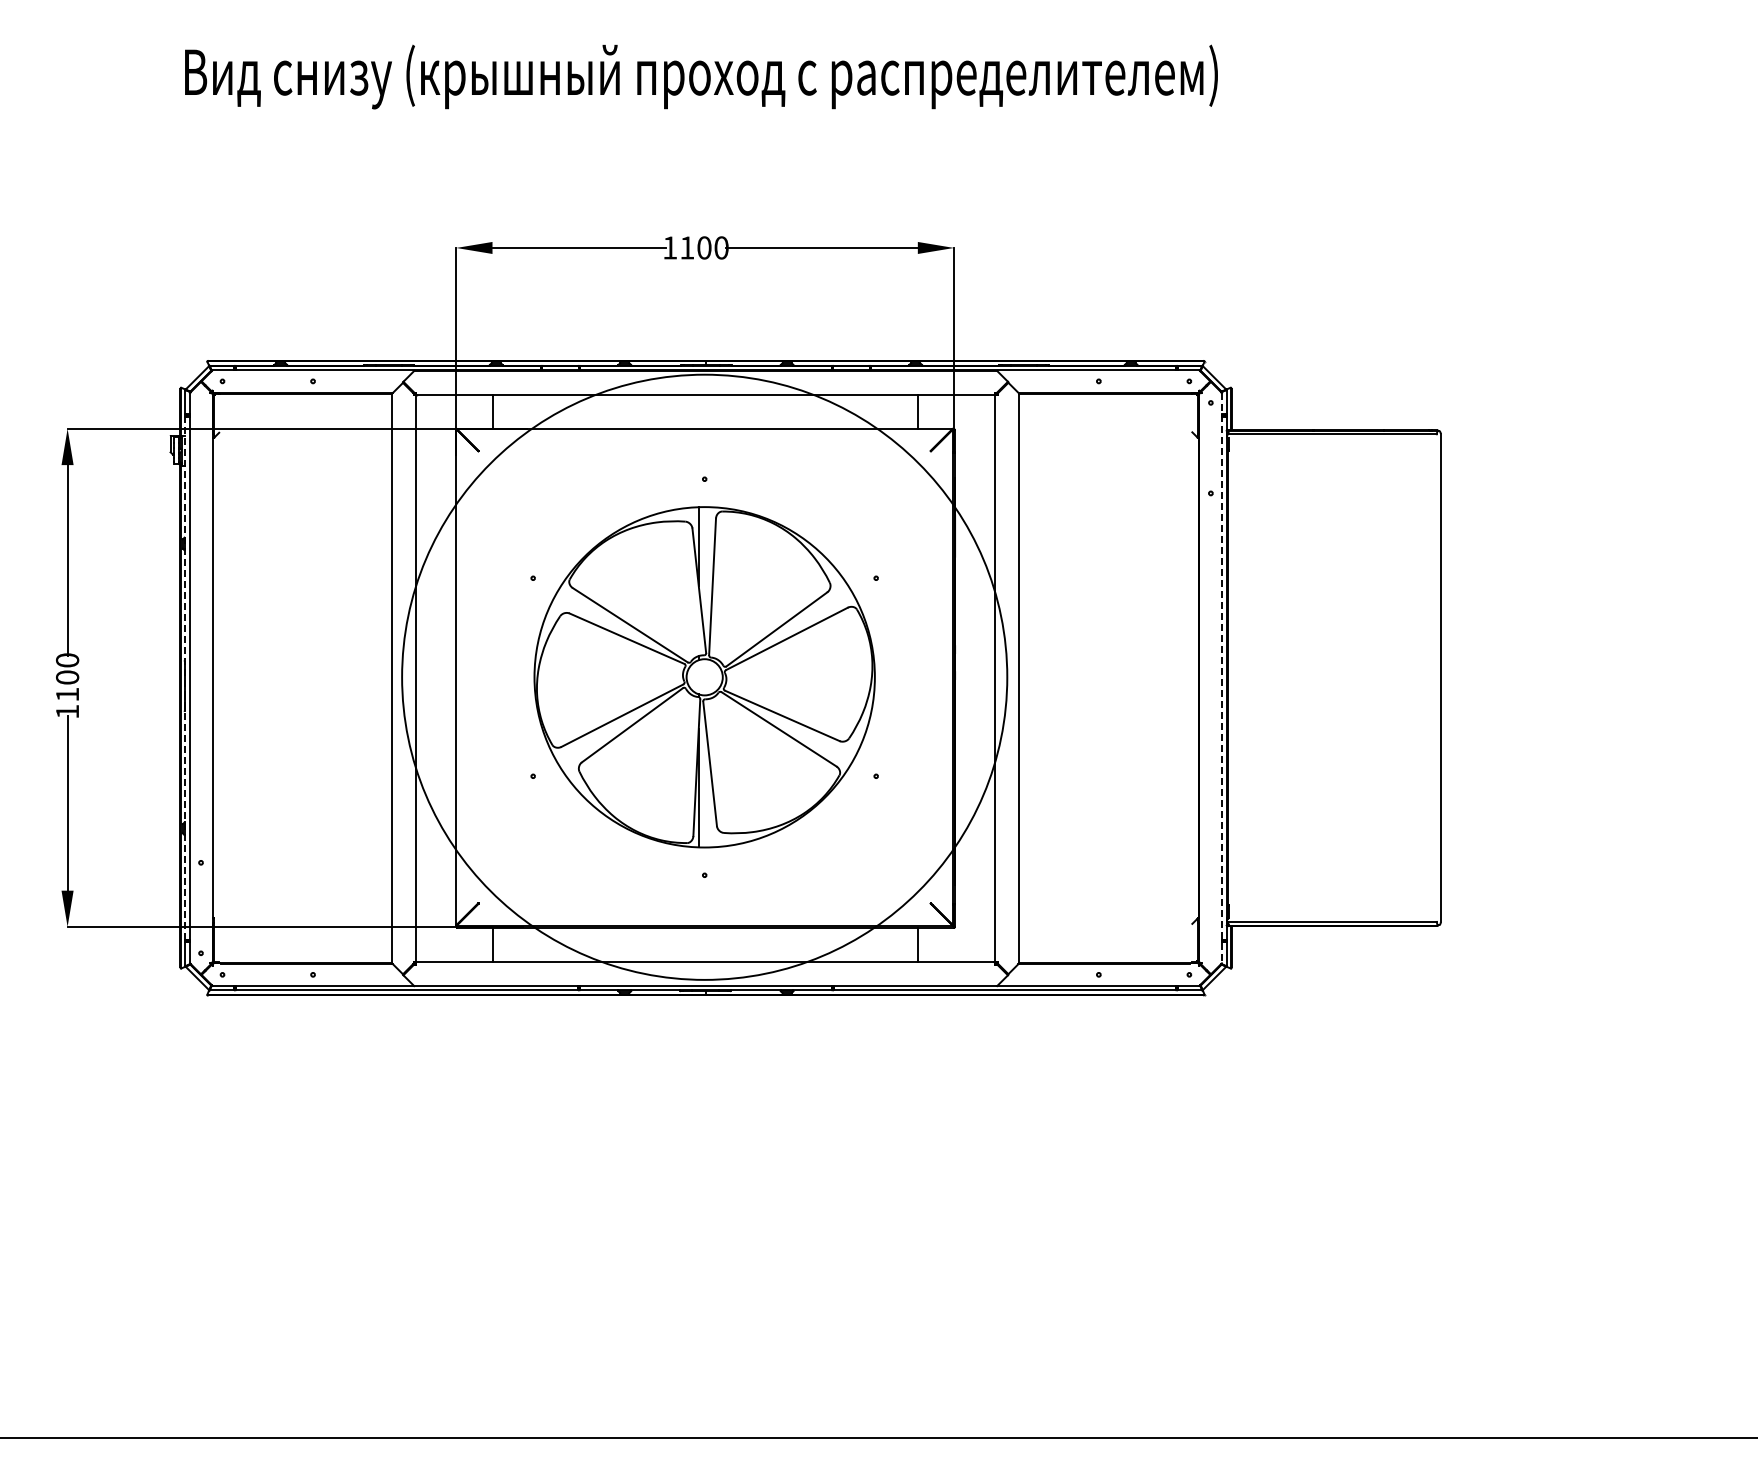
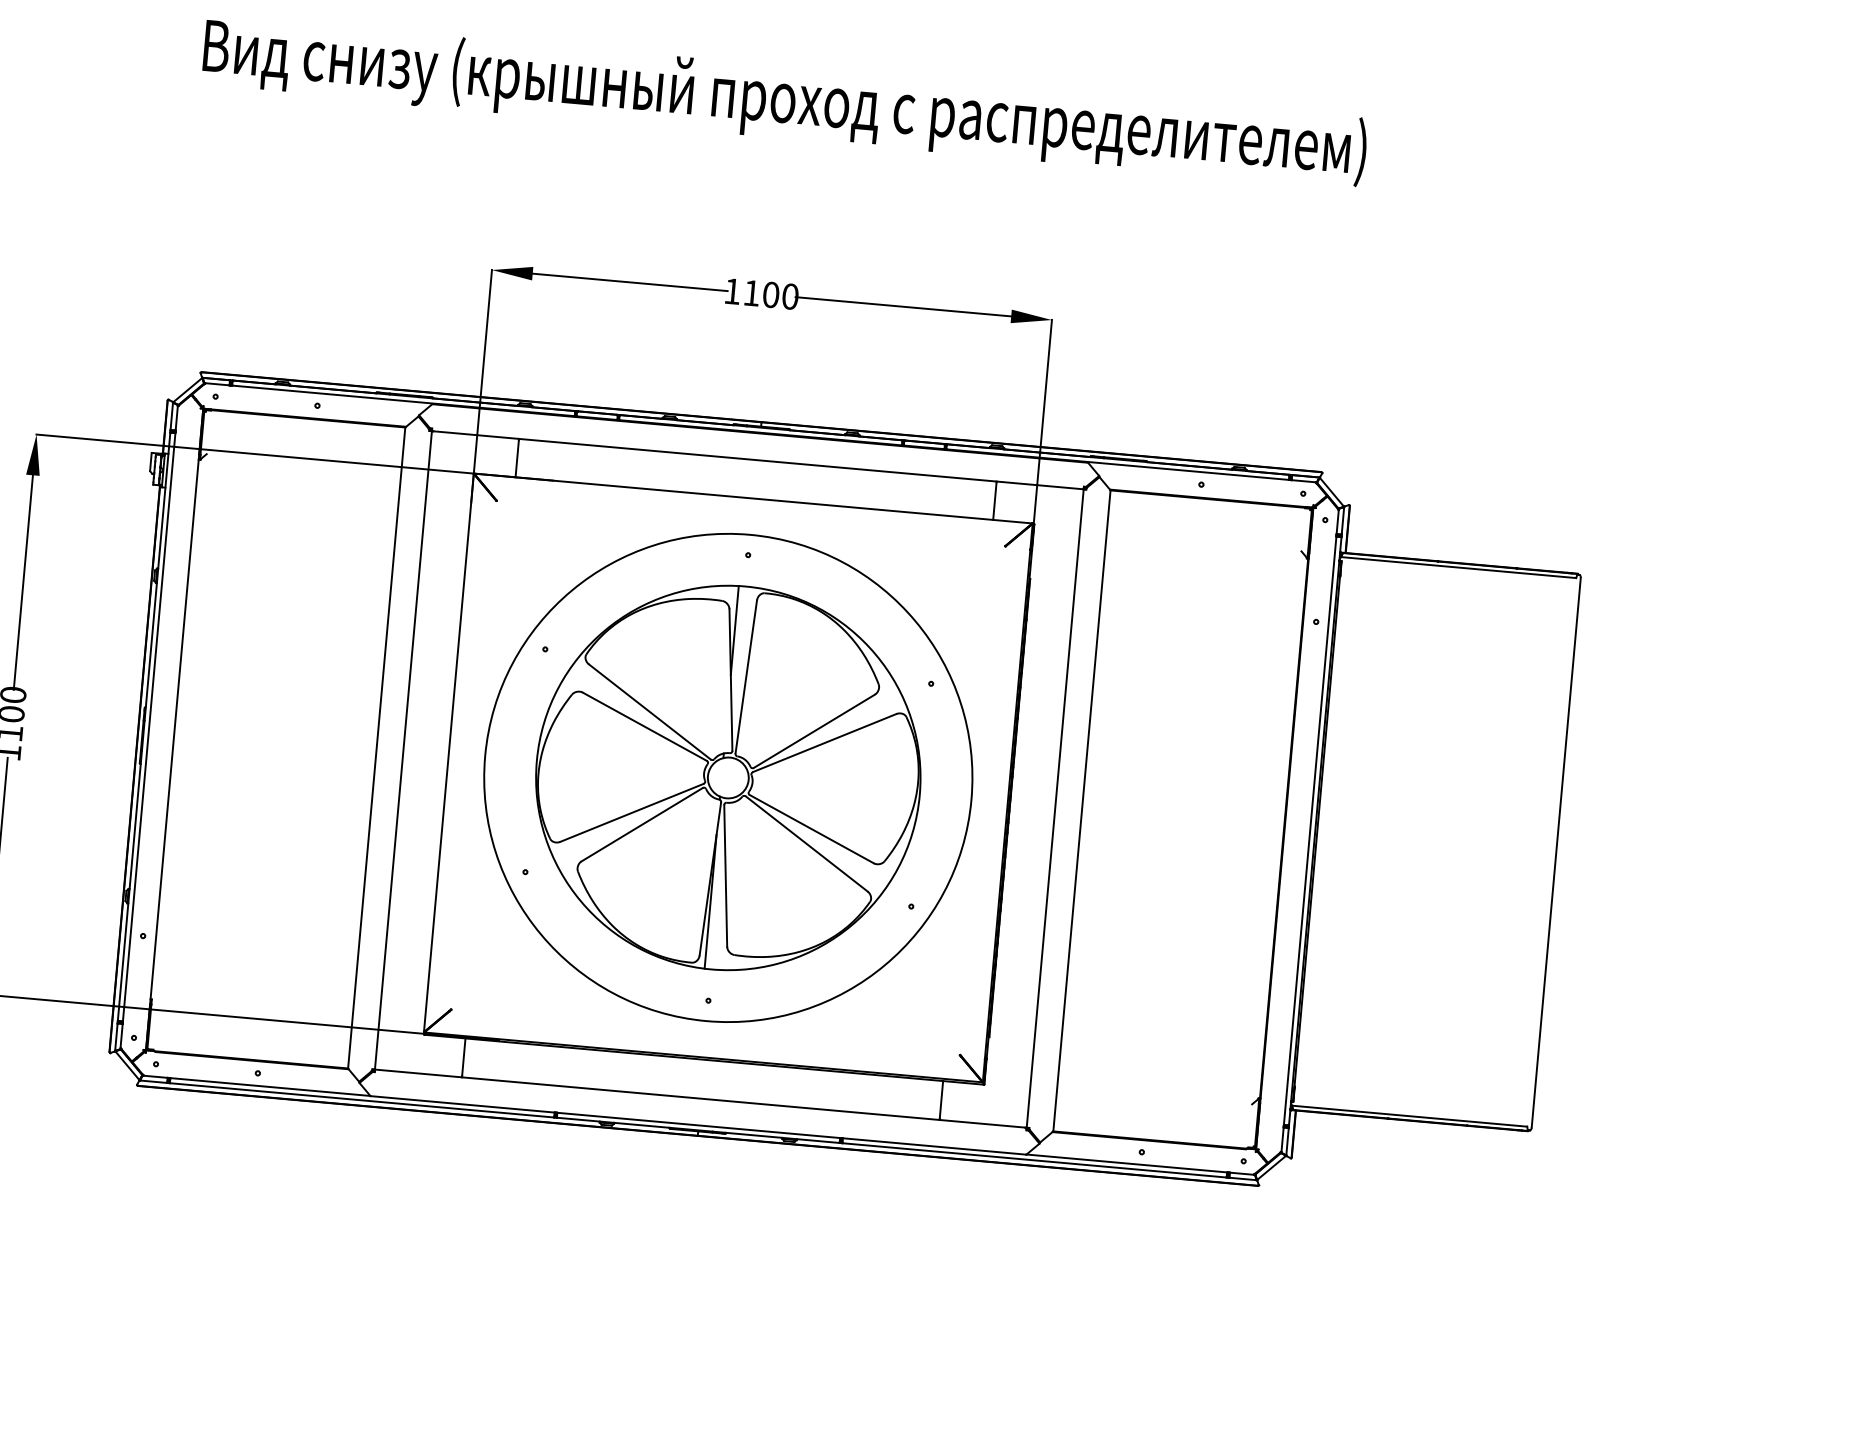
line: (185, 677) -> (144, 726), dashed -> solid
circle: (704, 677) -> (728, 778), size x0.71
line: (1221, 678) -> (1309, 831), dashed -> solid

